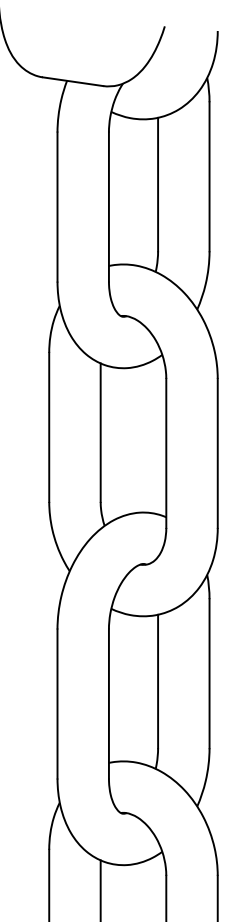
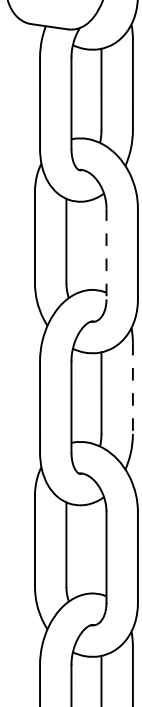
line: (166, 452) -> (106, 253), solid -> dashed
line: (208, 673) -> (132, 388), solid -> dashed

